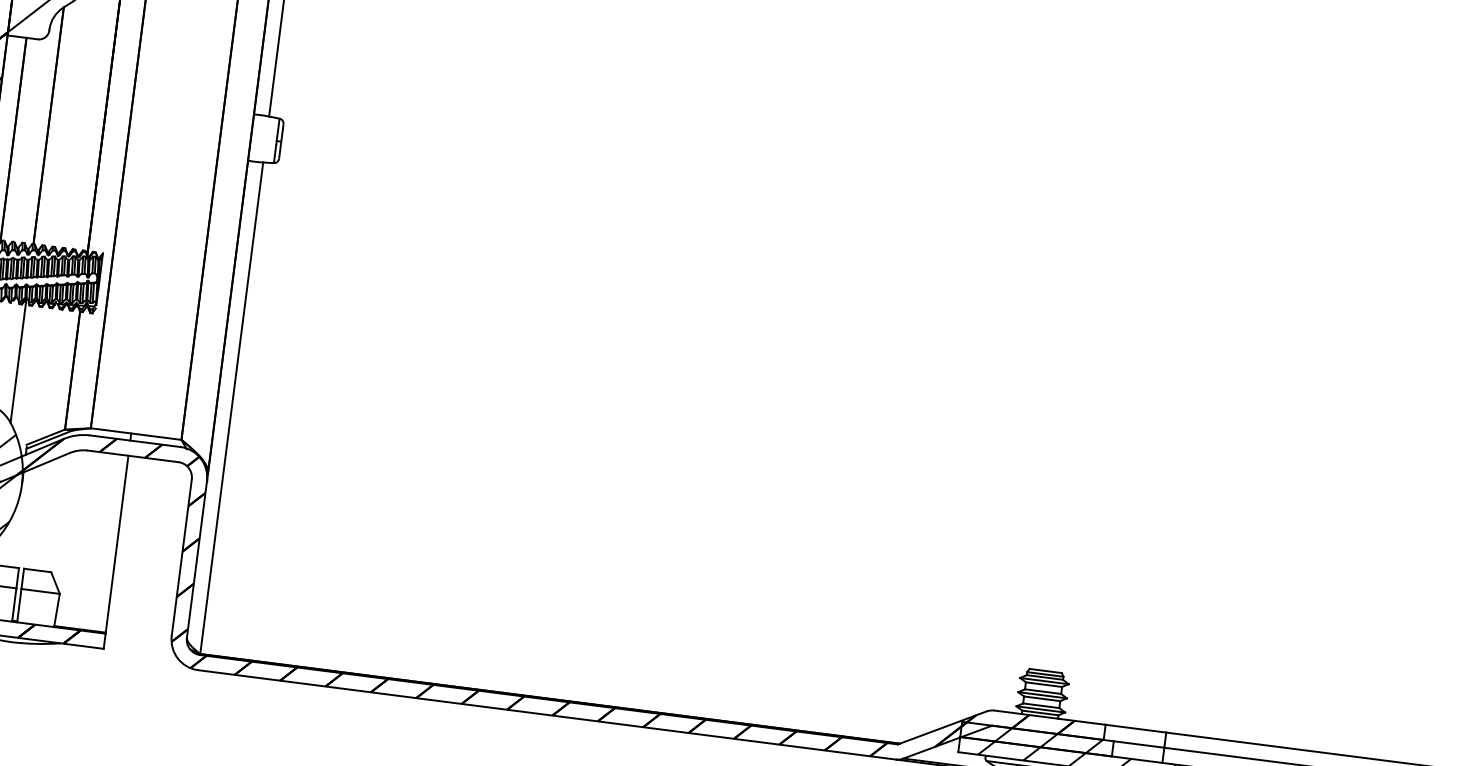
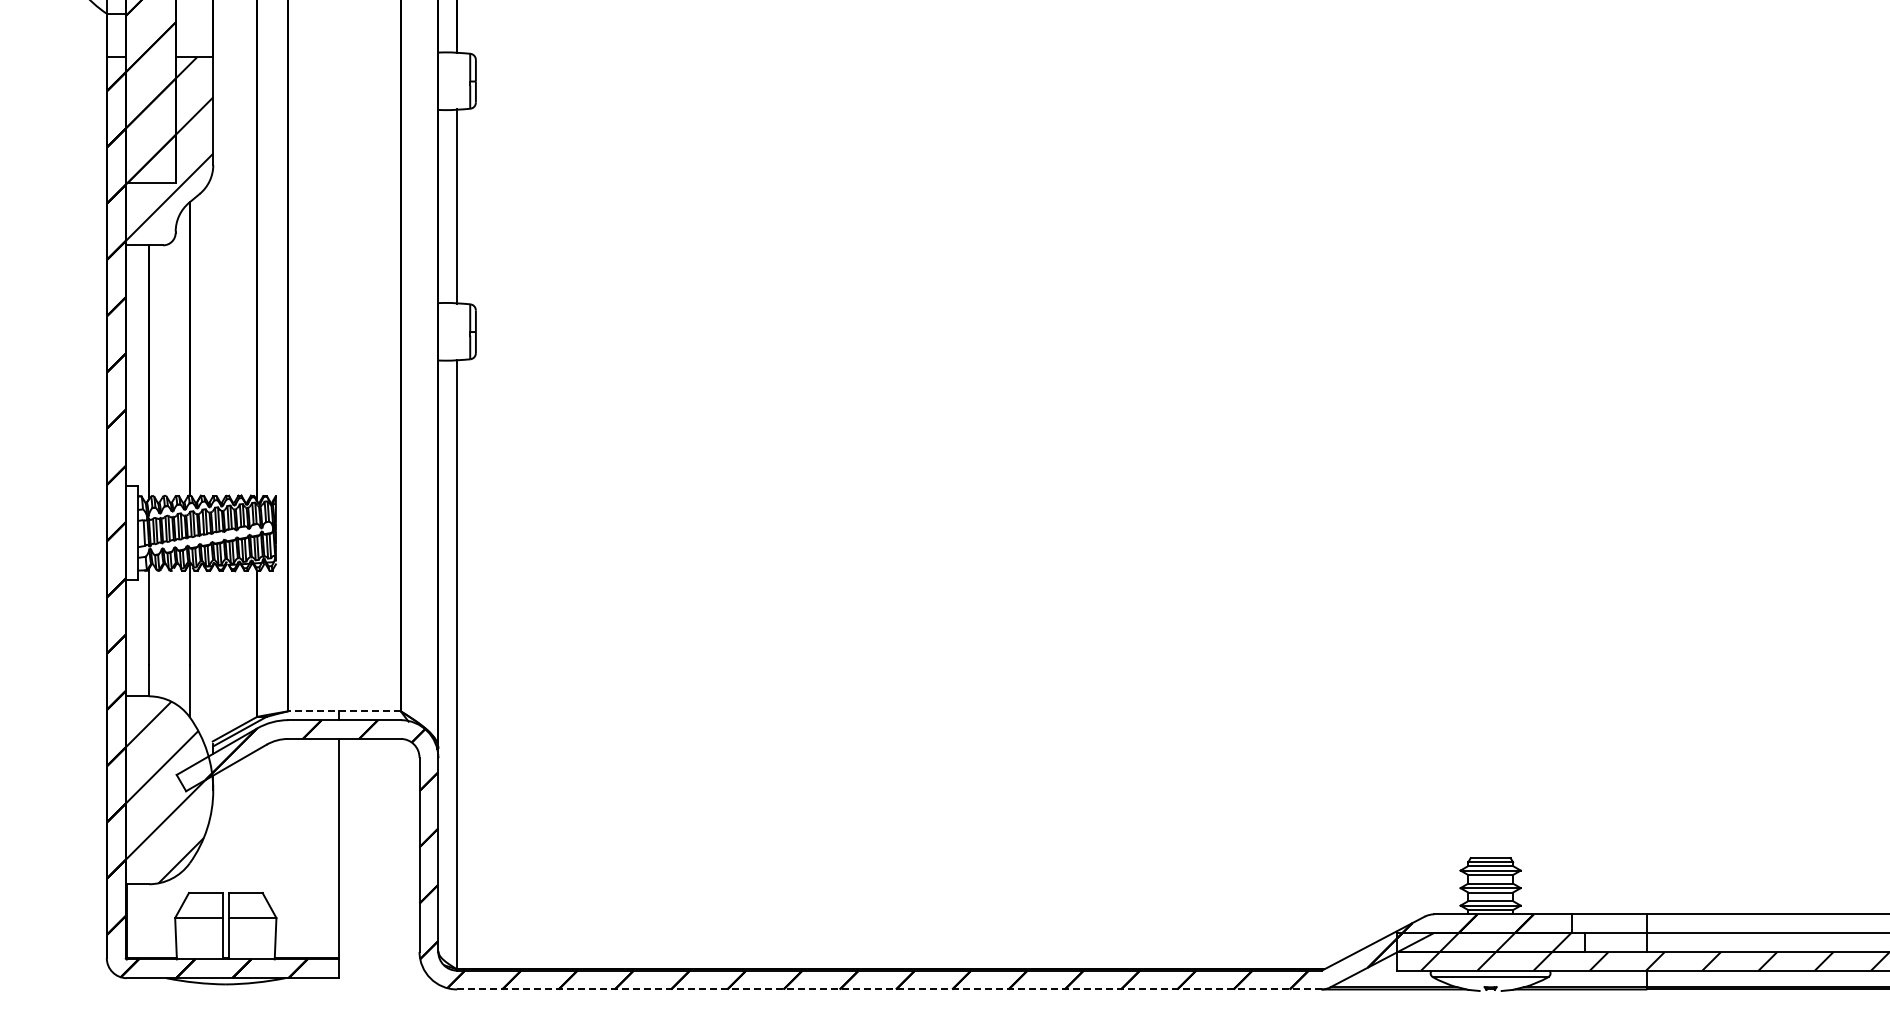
line: (136, 434) -> (344, 711), solid -> dashed
line: (547, 714) -> (889, 989), solid -> dashed

